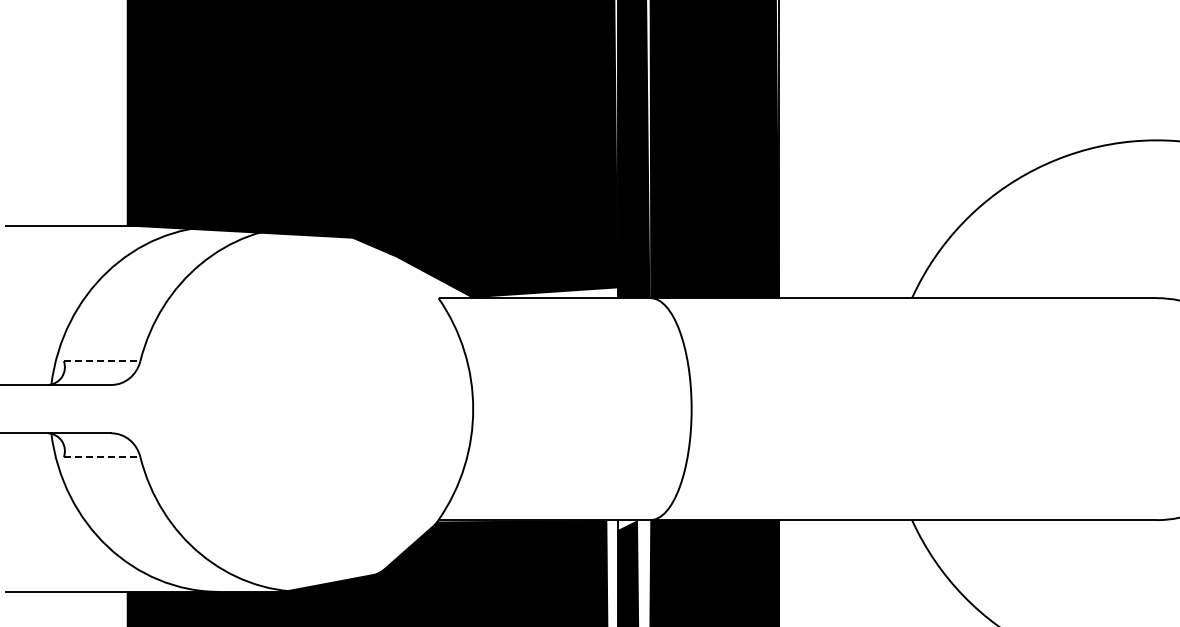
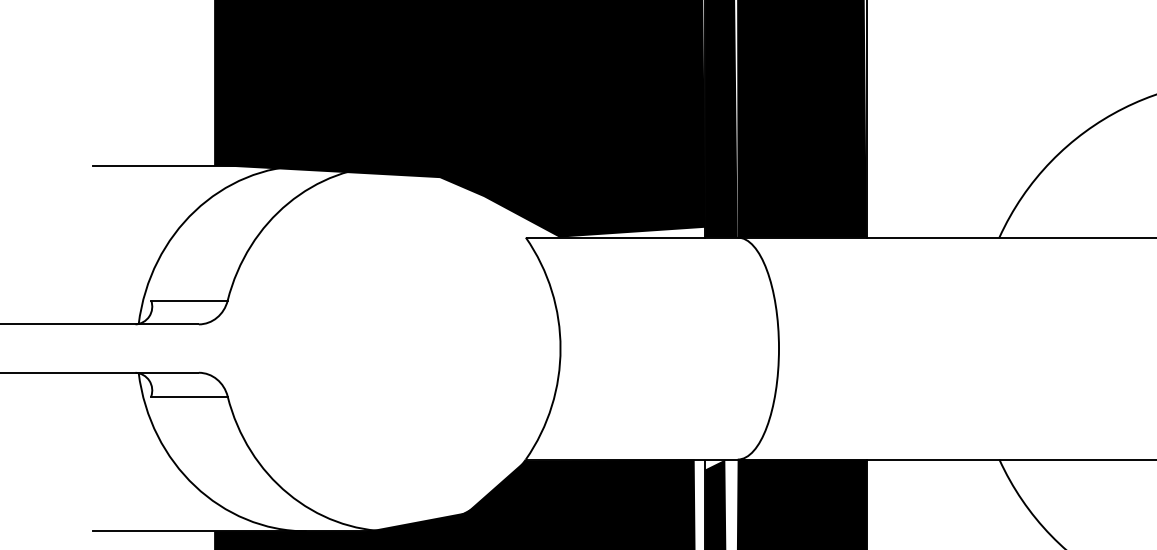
line: (102, 361) -> (189, 300), dashed -> solid
line: (102, 457) -> (189, 396), dashed -> solid

